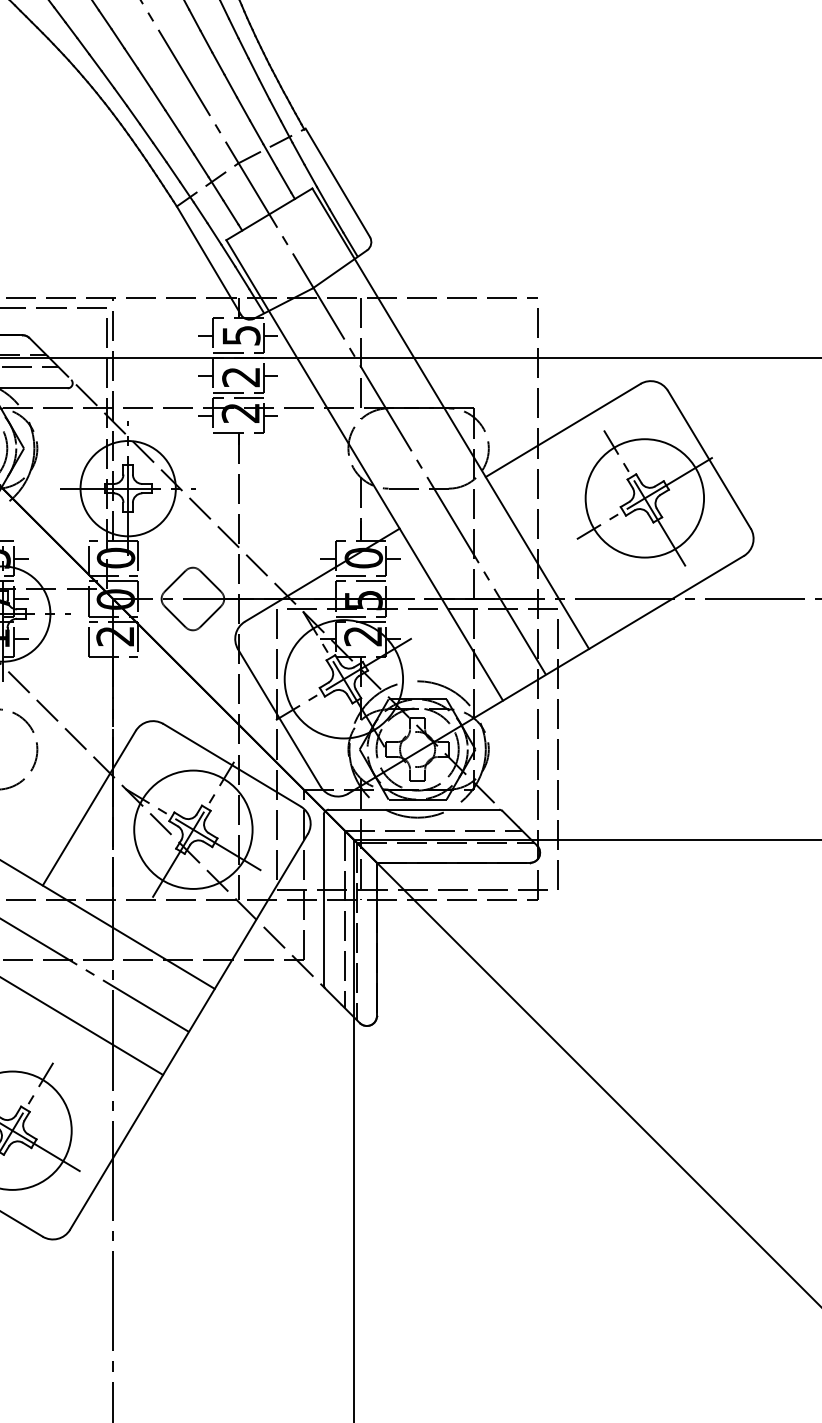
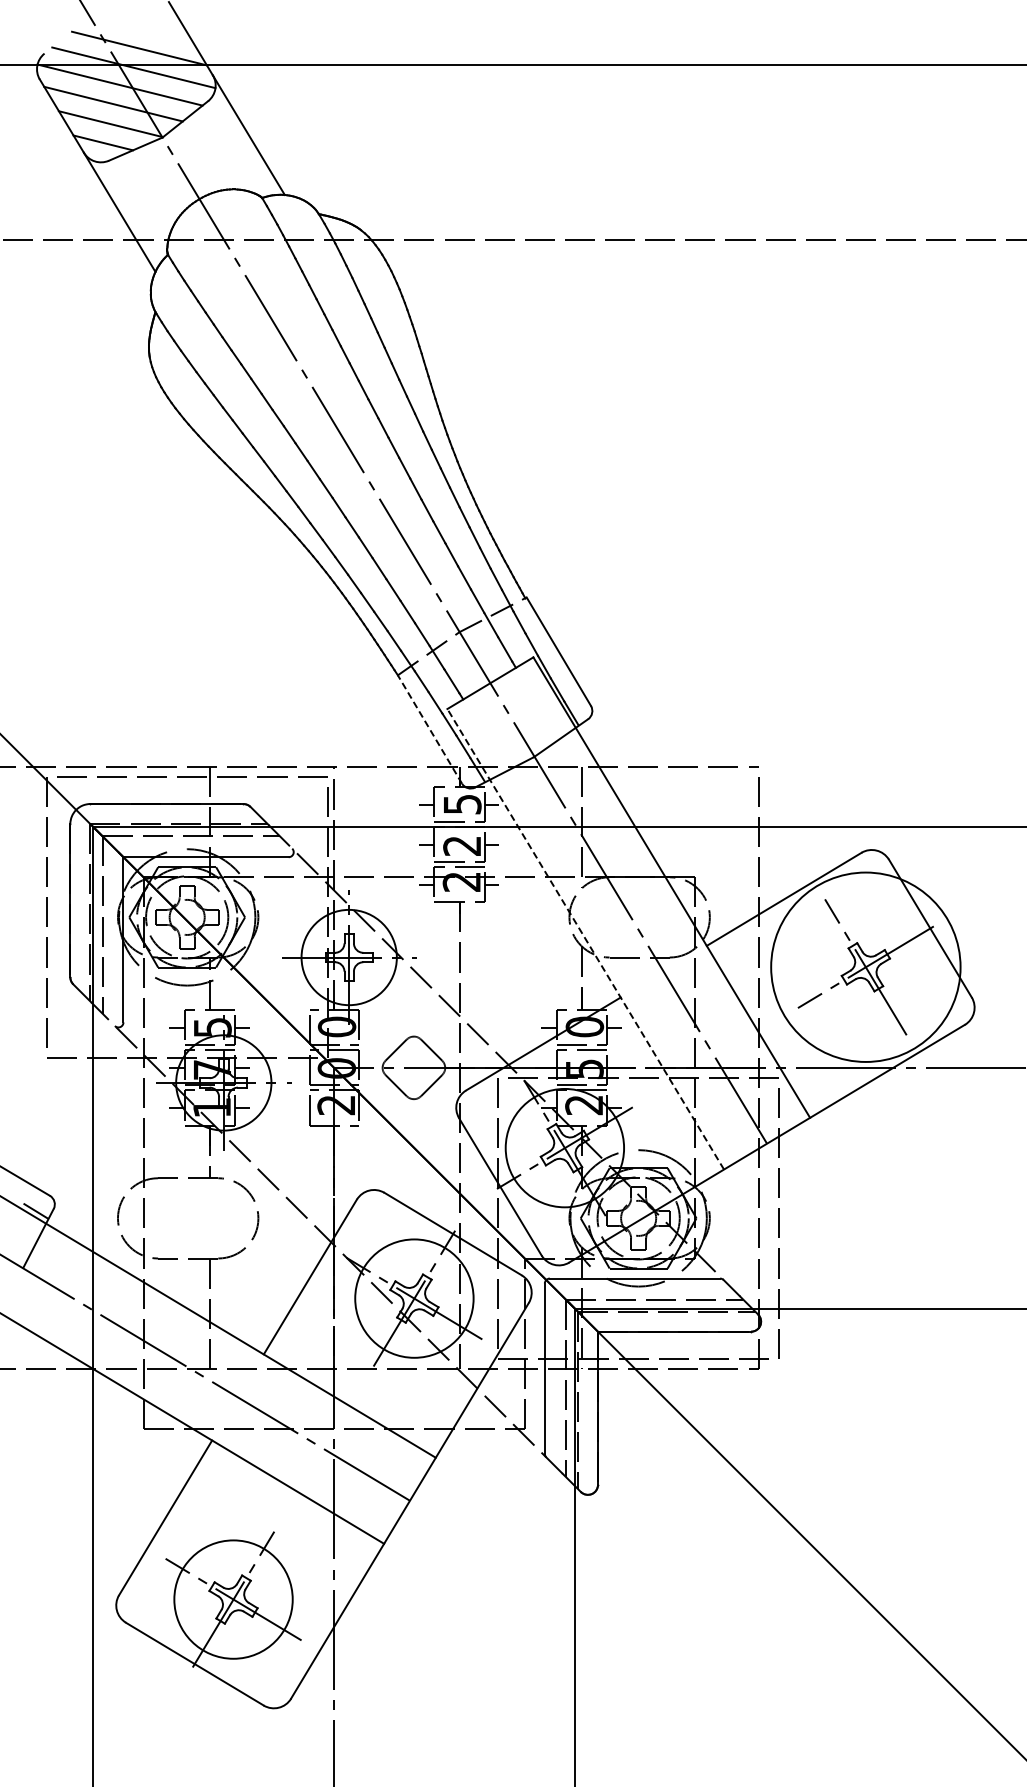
line: (208, 260) -> (429, 729), solid -> dashed
line: (364, 470) -> (585, 939), solid -> dashed
circle: (644, 498) -> (865, 967), size x1.6

